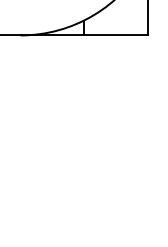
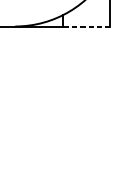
line: (116, 35) -> (86, 26), solid -> dashed

